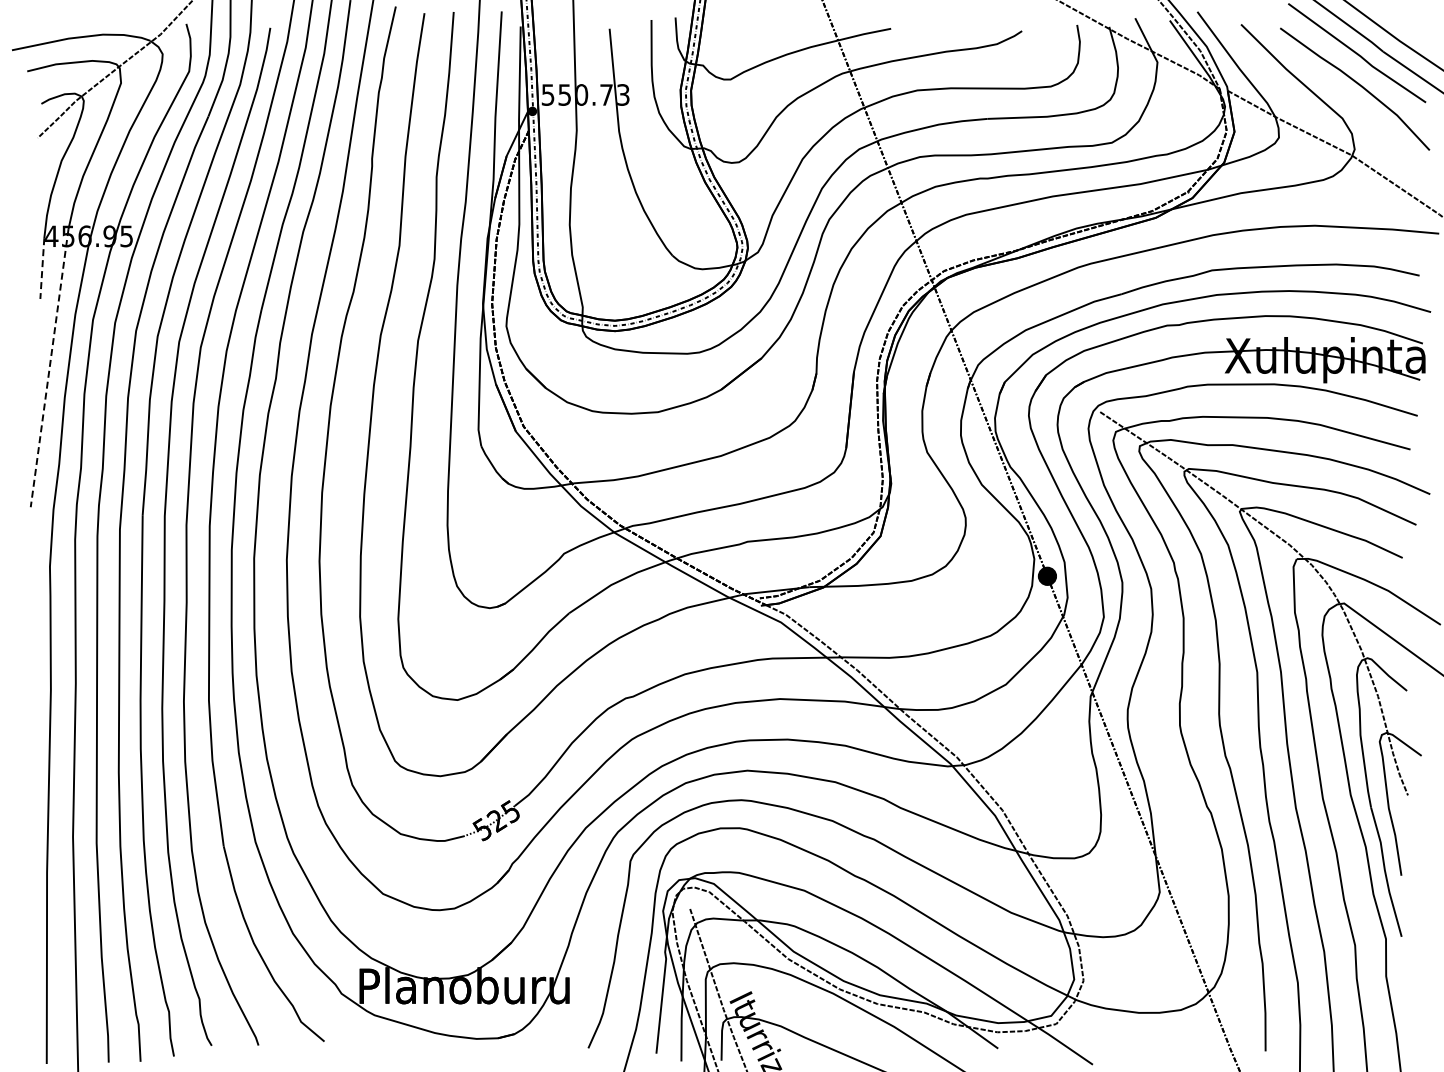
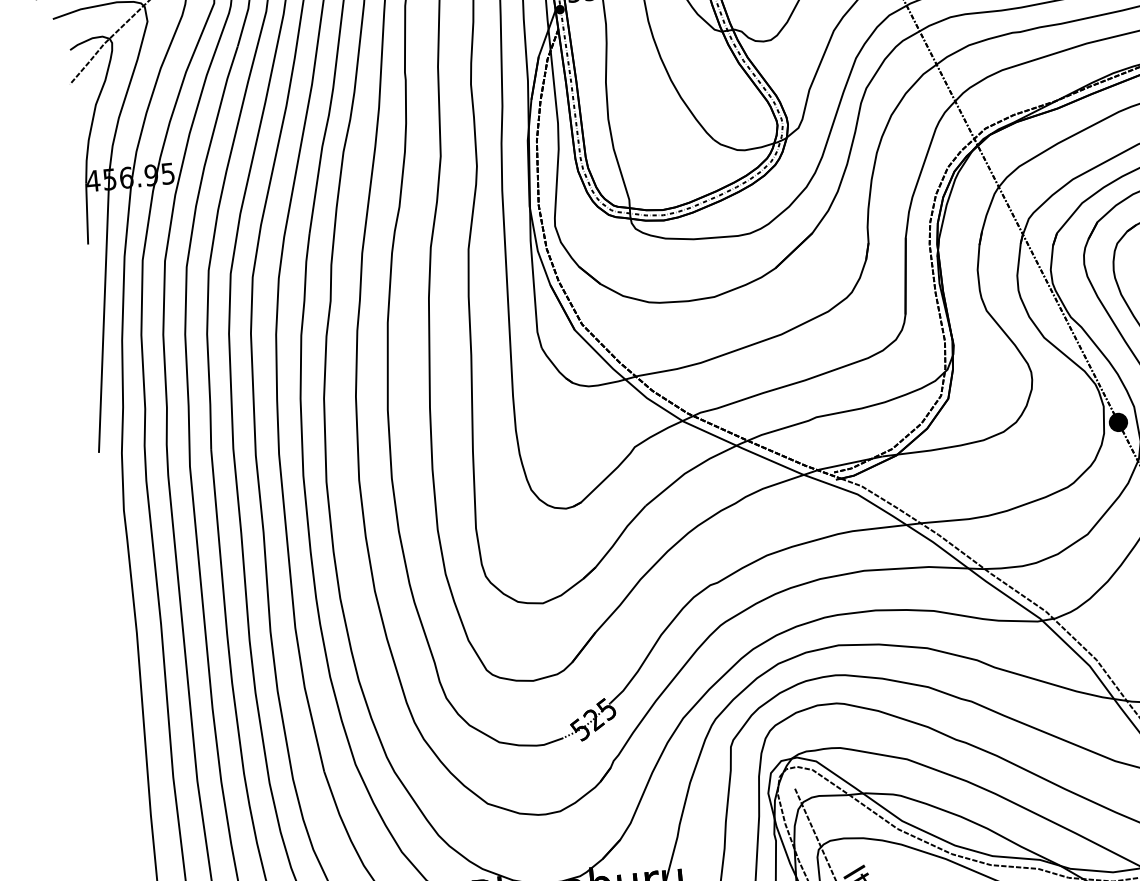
line: (42, 269) -> (87, 214), dashed -> solid
line: (49, 368) -> (104, 312), dashed -> solid

